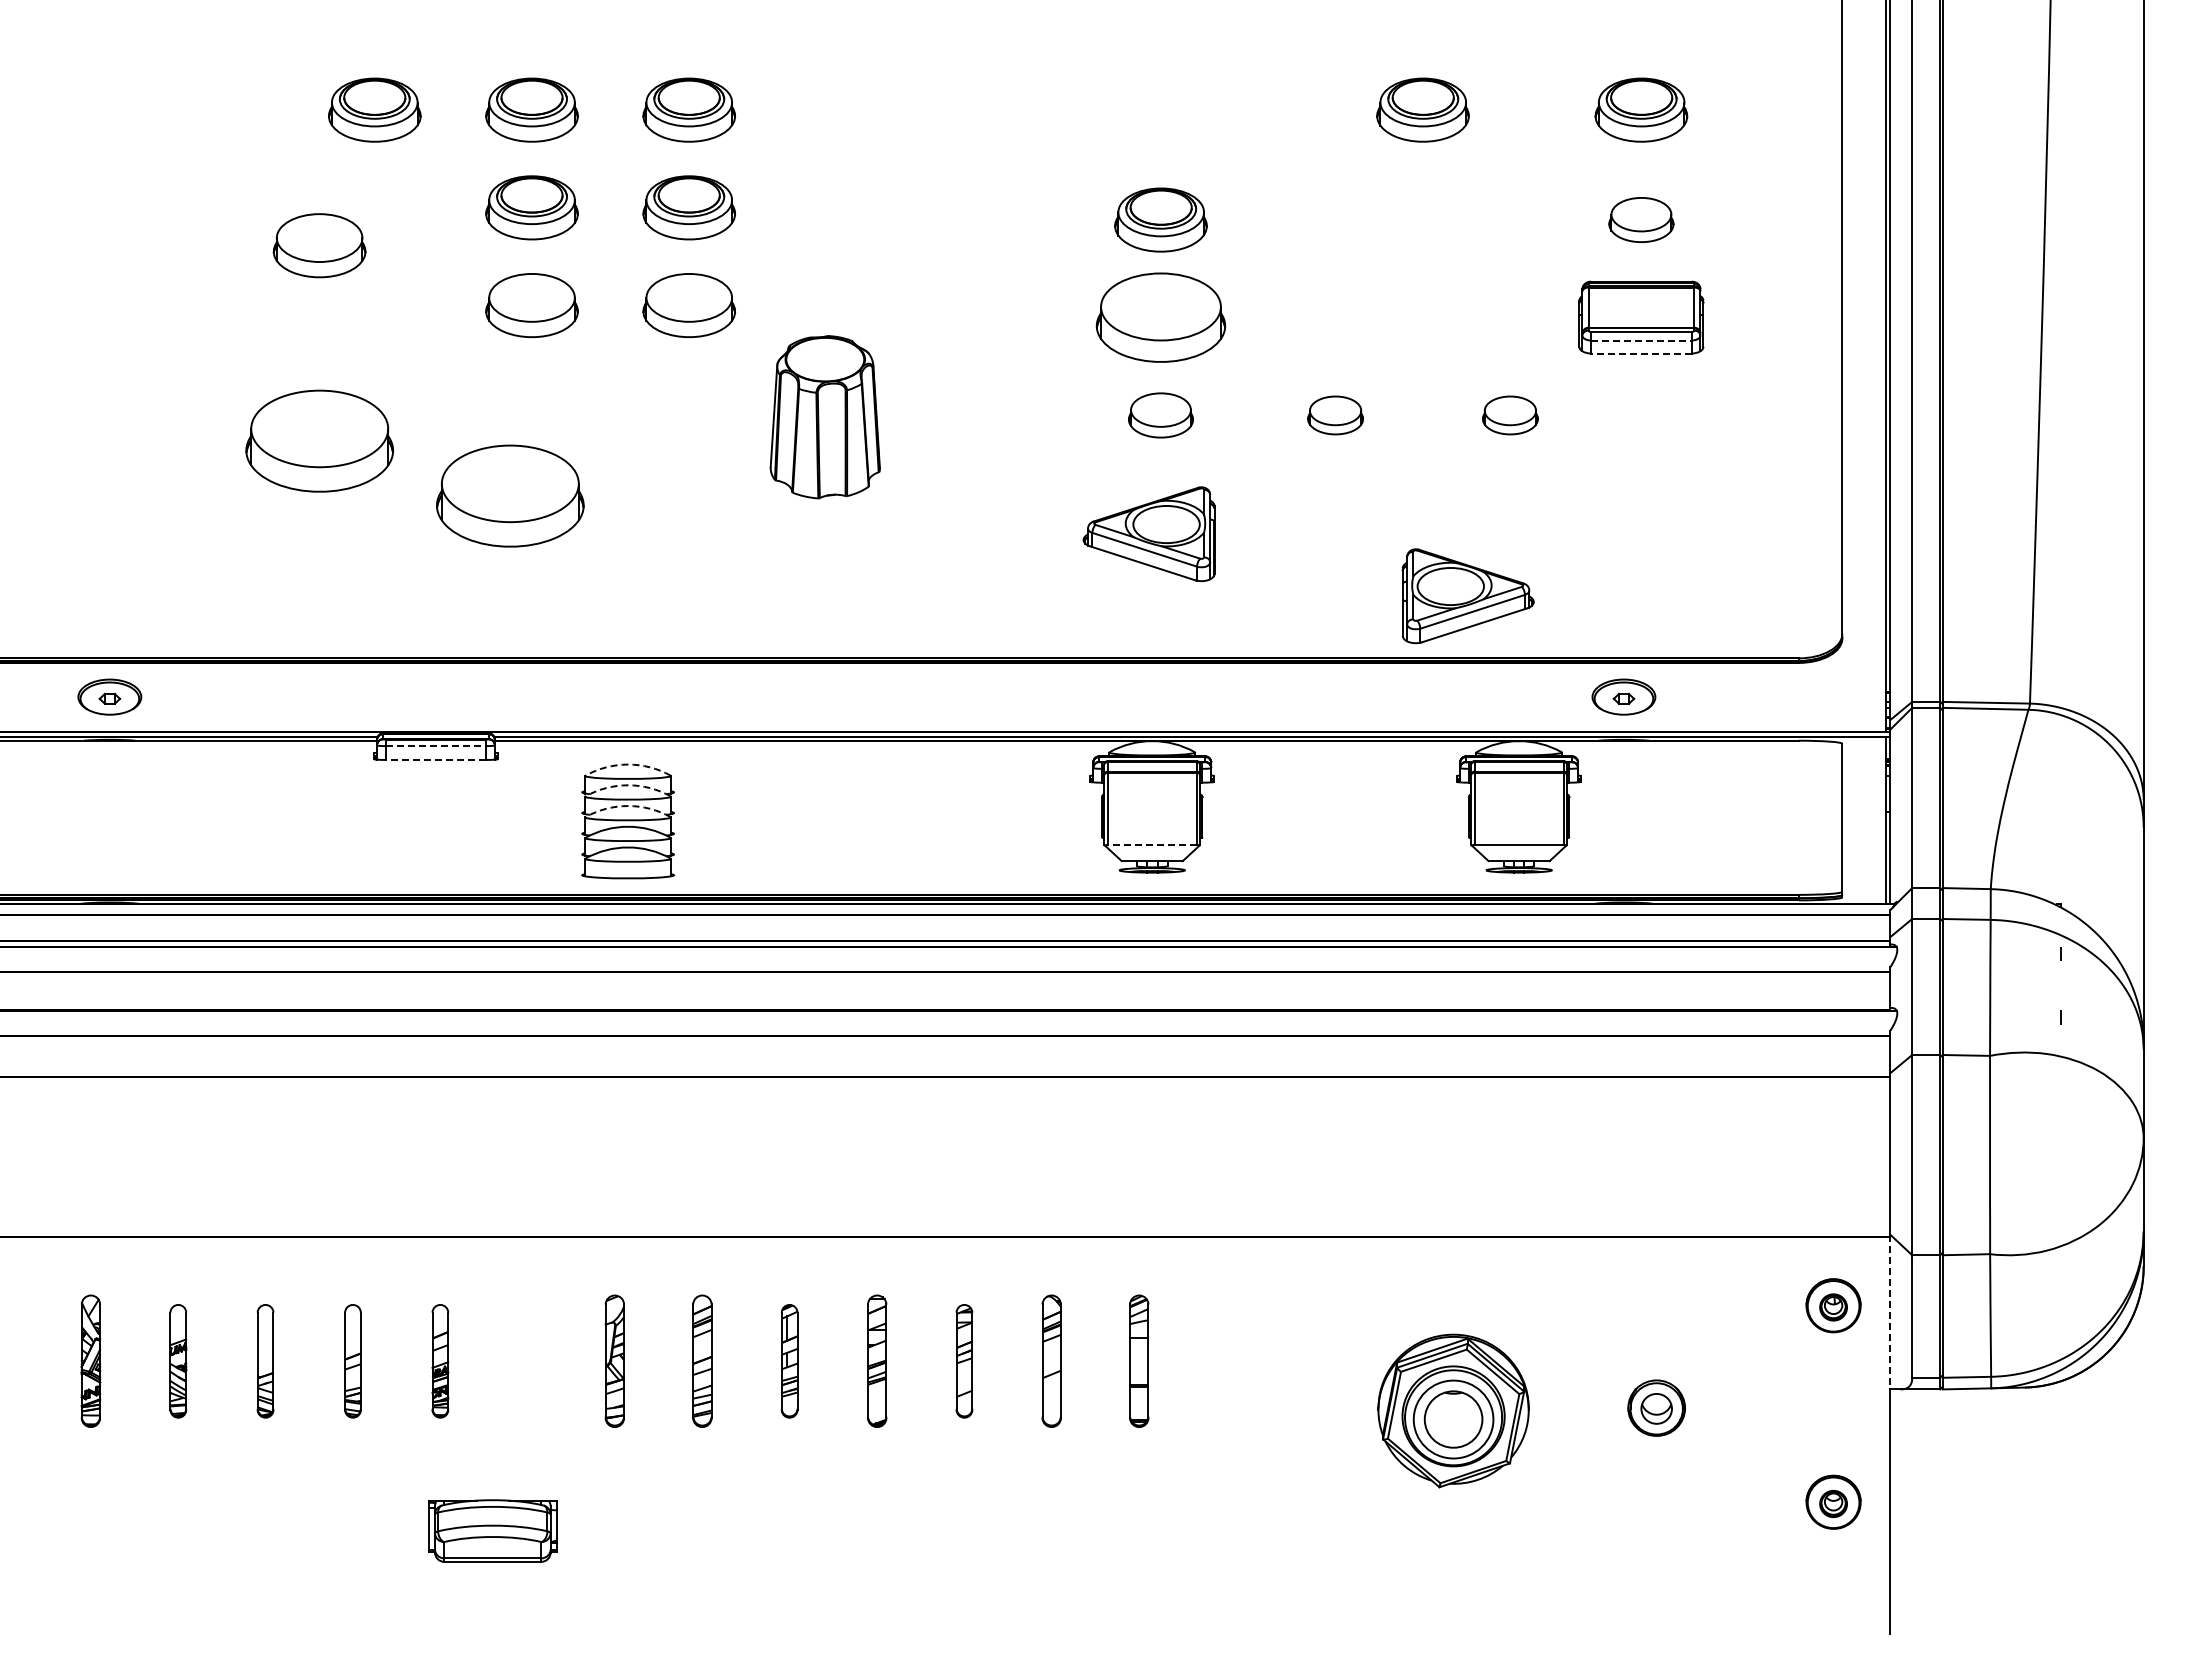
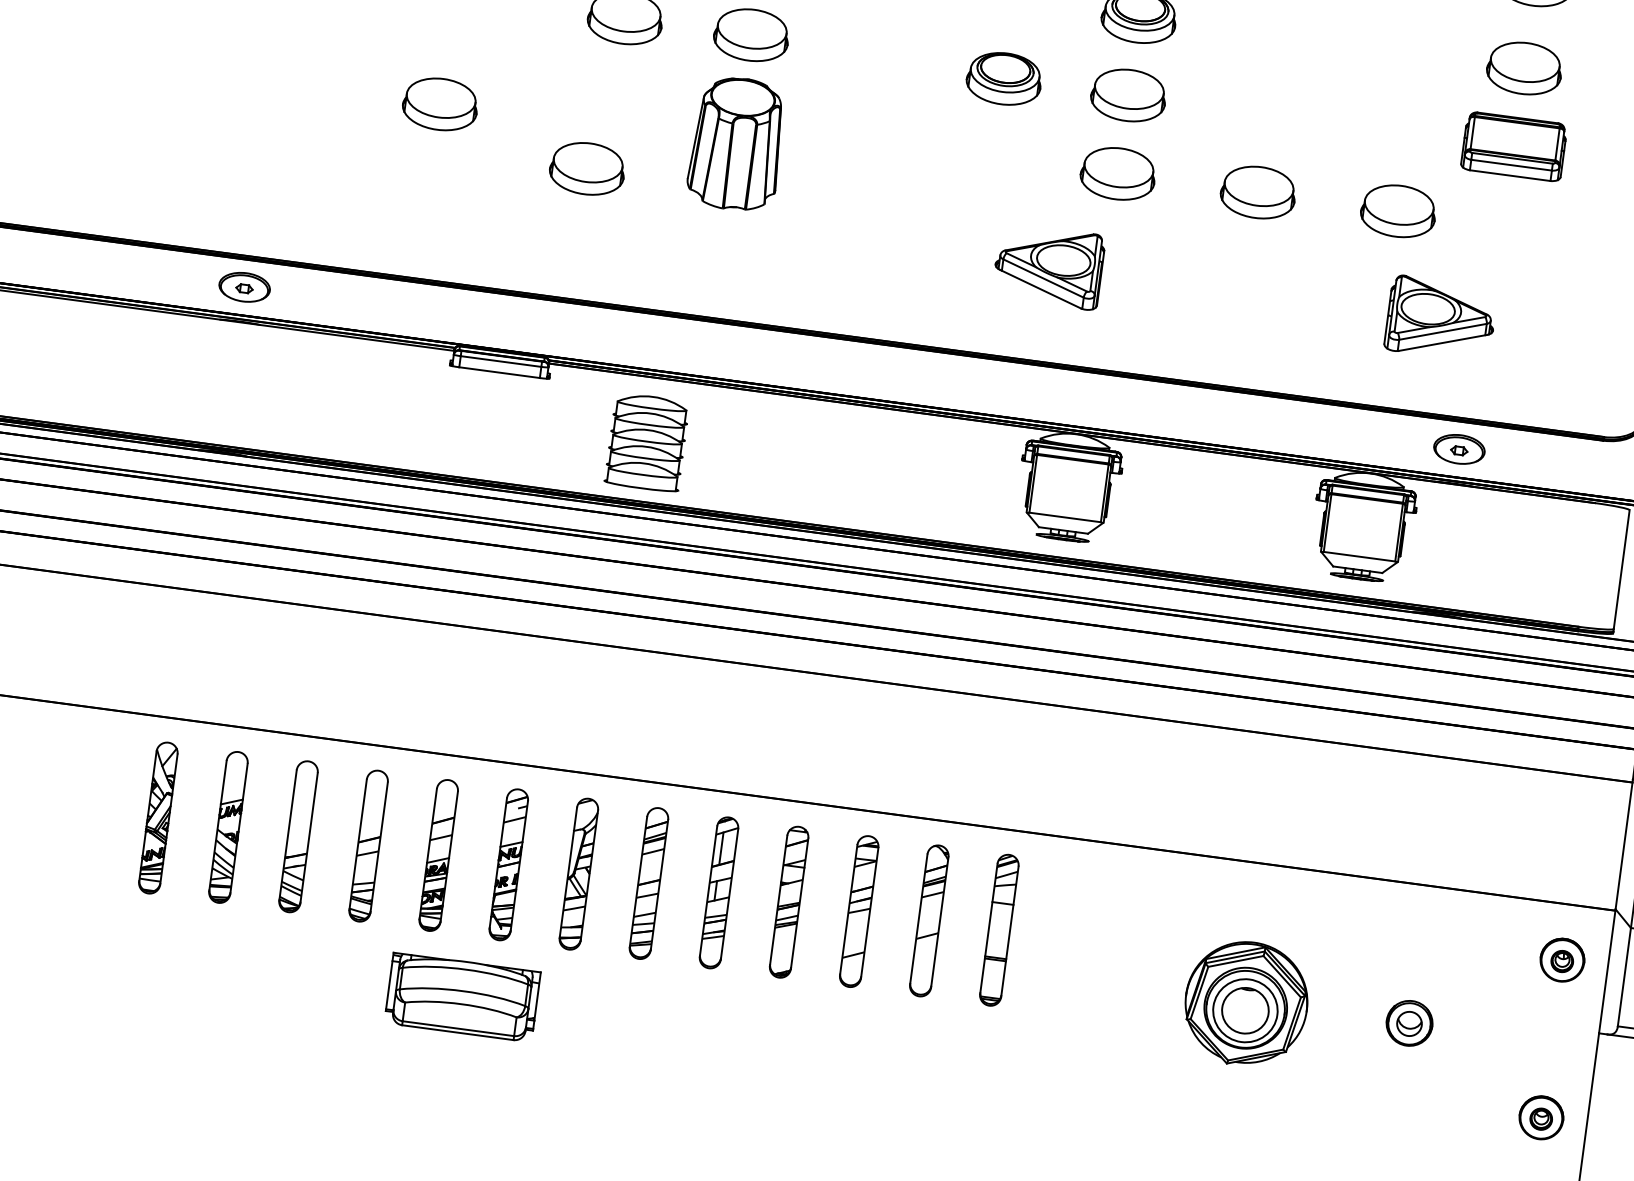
part: (1641, 219) -> (1524, 68), size x1.43
part: (1005, 317) -> (1003, 78), added
part: (1160, 317) -> (1128, 95), size x0.71
line: (1641, 340) -> (1511, 165), dashed -> solid
line: (1640, 353) -> (1509, 175), dashed -> solid
part: (1160, 415) -> (1117, 173), size x1.43
part: (1335, 415) -> (1258, 192), size x1.67
part: (1510, 415) -> (1398, 211), size x1.67
part: (824, 417) -> (736, 144), moved
part: (319, 440) -> (440, 103), size x0.62
part: (509, 495) -> (586, 168), size x0.62
part: (1148, 533) -> (1048, 265), moved
part: (1467, 596) -> (1440, 318), moved
line: (436, 746) -> (501, 361), dashed -> solid
line: (435, 759) -> (499, 372), dashed -> solid
arc: (628, 764) -> (653, 396), dashed -> solid
arc: (628, 785) -> (651, 413), dashed -> solid
arc: (628, 806) -> (649, 430), dashed -> solid
line: (1152, 844) -> (1065, 517), dashed -> solid
line: (1890, 1312) -> (1607, 971), dashed -> solid
part: (90, 1361) -> (158, 818), size x1.43
part: (178, 1361) -> (228, 827), size x1.67
part: (265, 1361) -> (298, 837), size x1.67
part: (352, 1361) -> (368, 846), size x1.67
part: (440, 1361) -> (438, 855), size x1.67
part: (527, 1361) -> (508, 865), added
part: (614, 1361) -> (578, 874), size x1.43
part: (702, 1361) -> (649, 883), size x1.43
part: (789, 1361) -> (718, 893), size x1.67
part: (877, 1361) -> (789, 902), size x1.43
part: (964, 1361) -> (859, 911), size x1.67
part: (1051, 1361) -> (929, 921), size x1.43
part: (1139, 1361) -> (999, 930), size x1.43
part: (492, 1530) -> (462, 996), size x1.43

